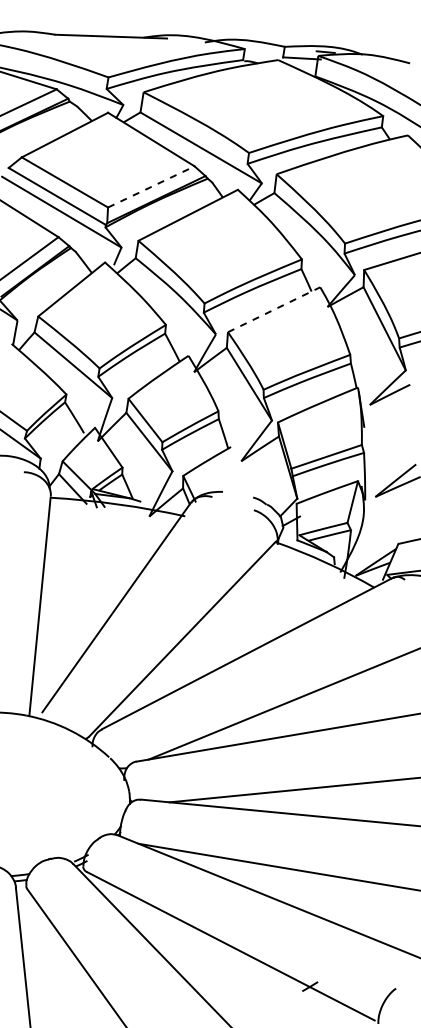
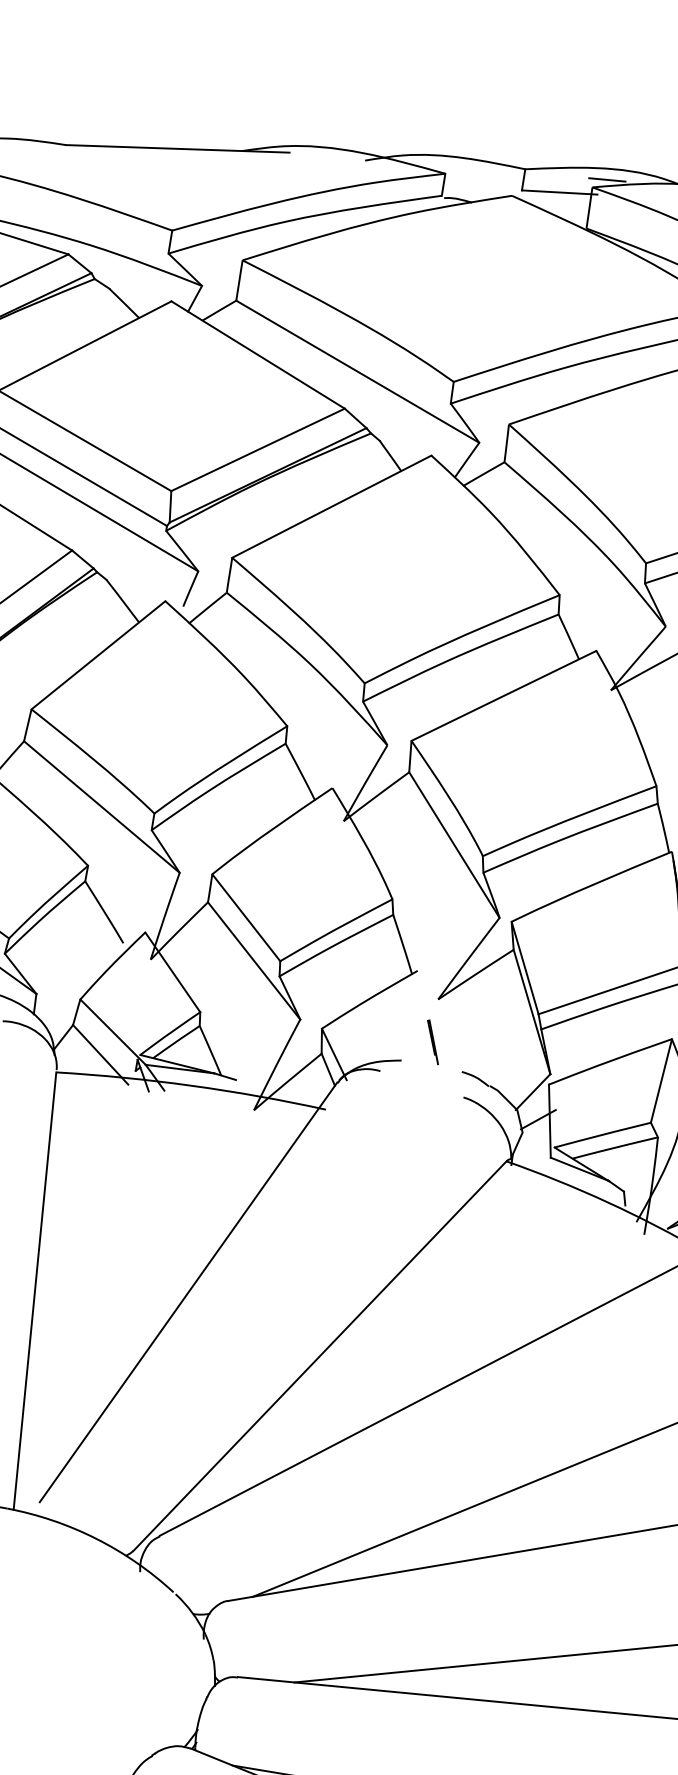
line: (151, 186) -> (258, 449), dashed -> solid
line: (274, 309) -> (504, 695), dashed -> solid
line: (238, 482) -> (432, 1041), added

